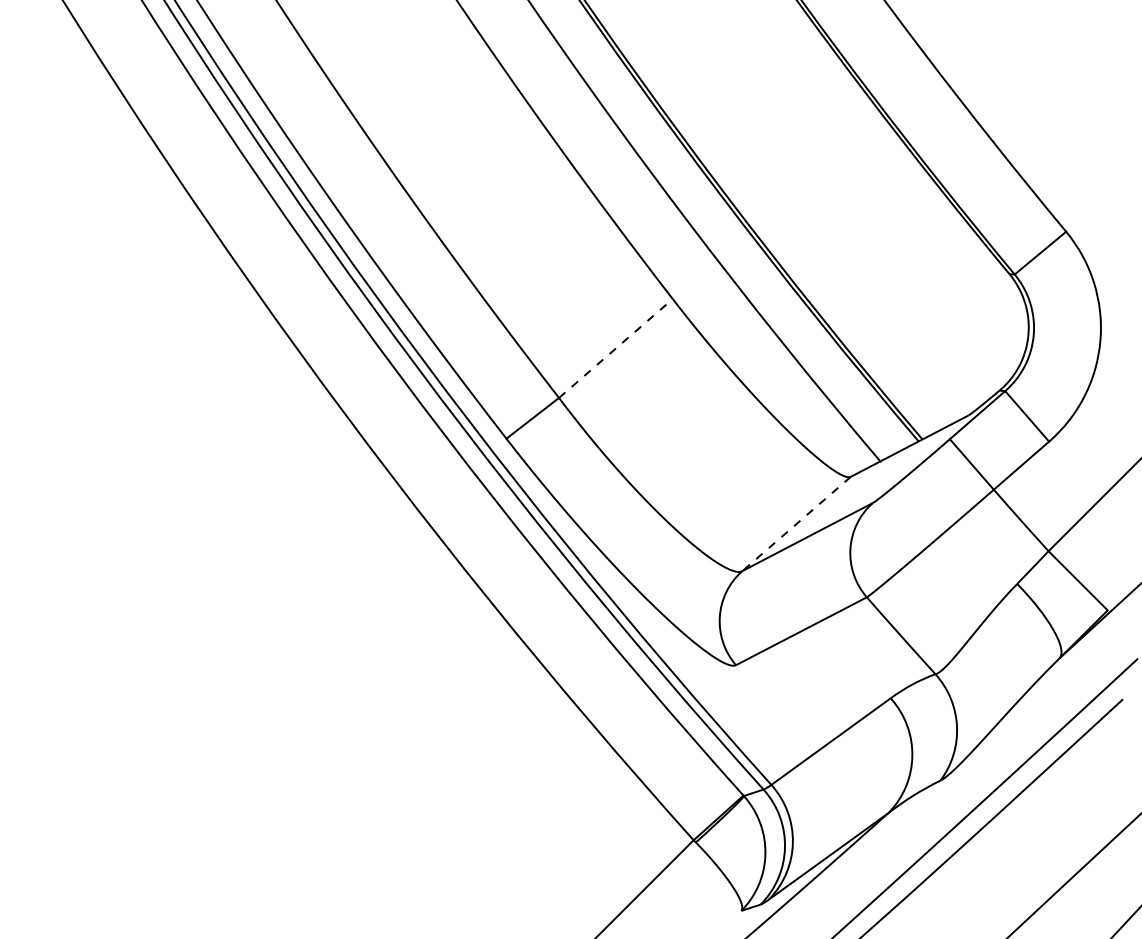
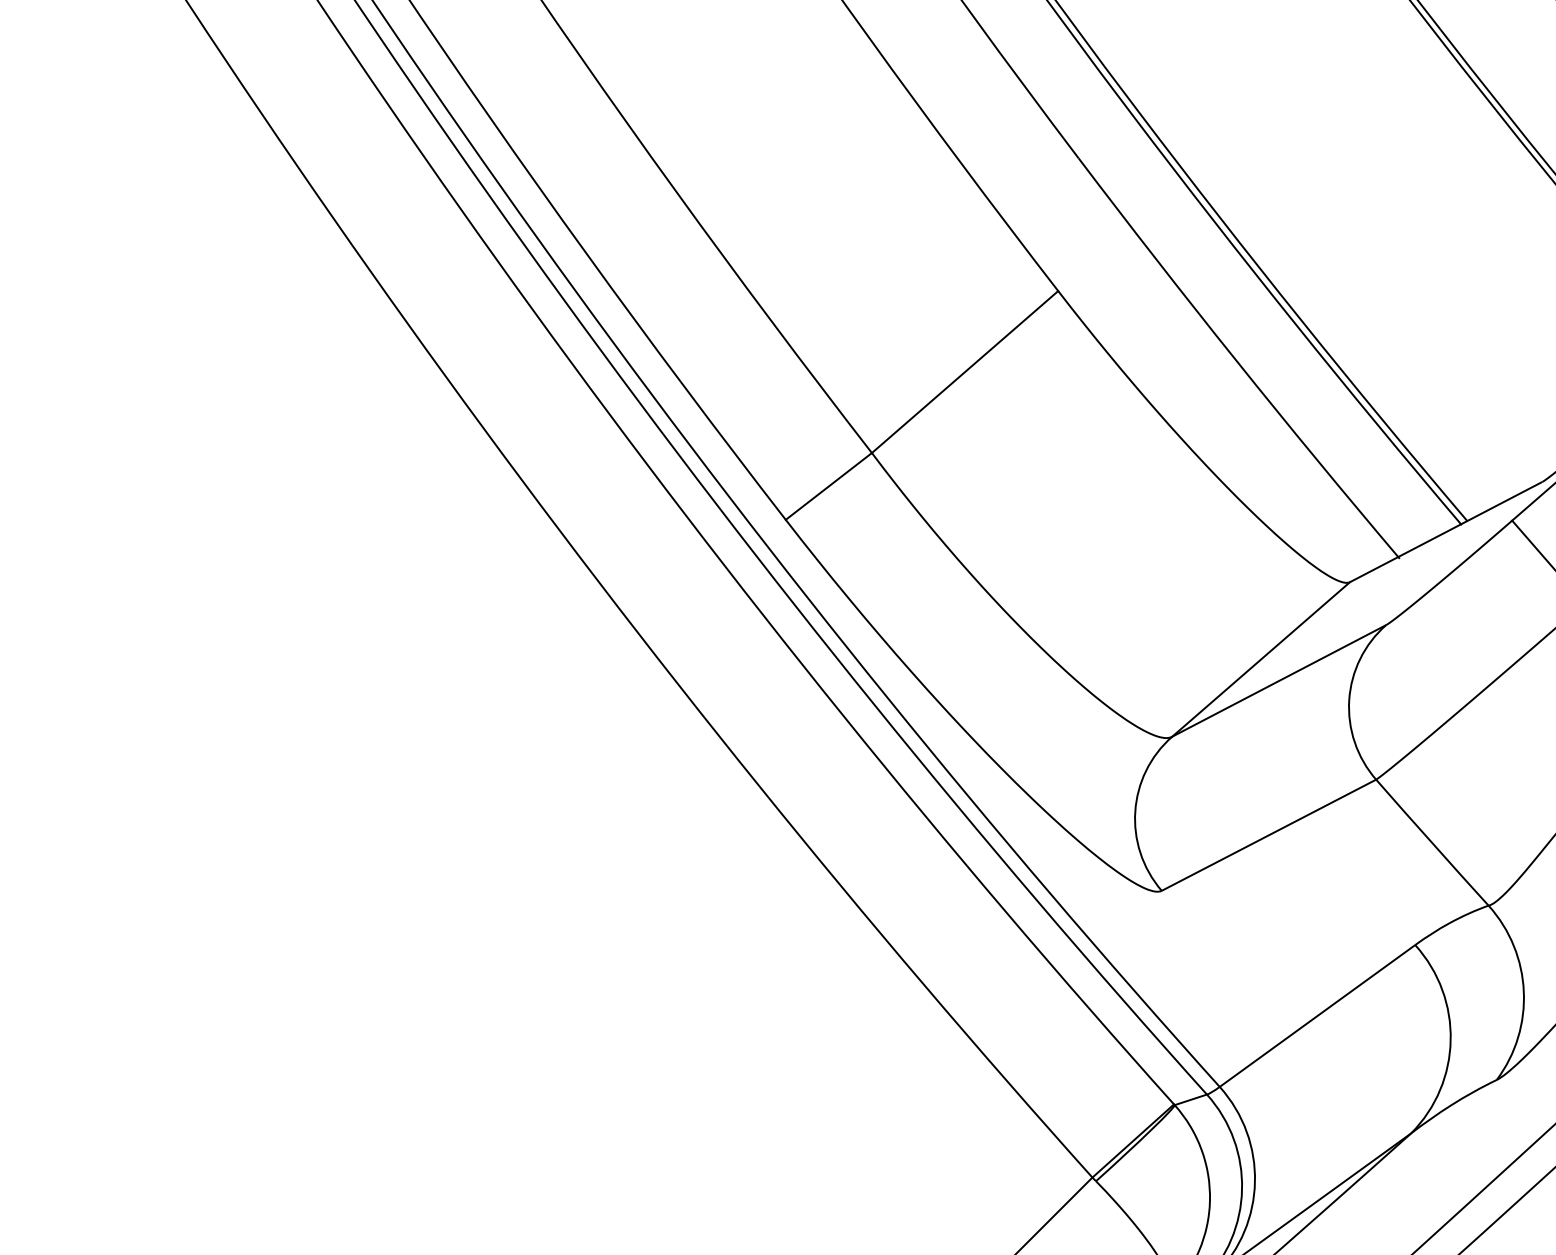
line: (616, 348) -> (966, 372), dashed -> solid
line: (796, 523) -> (1260, 658), dashed -> solid

